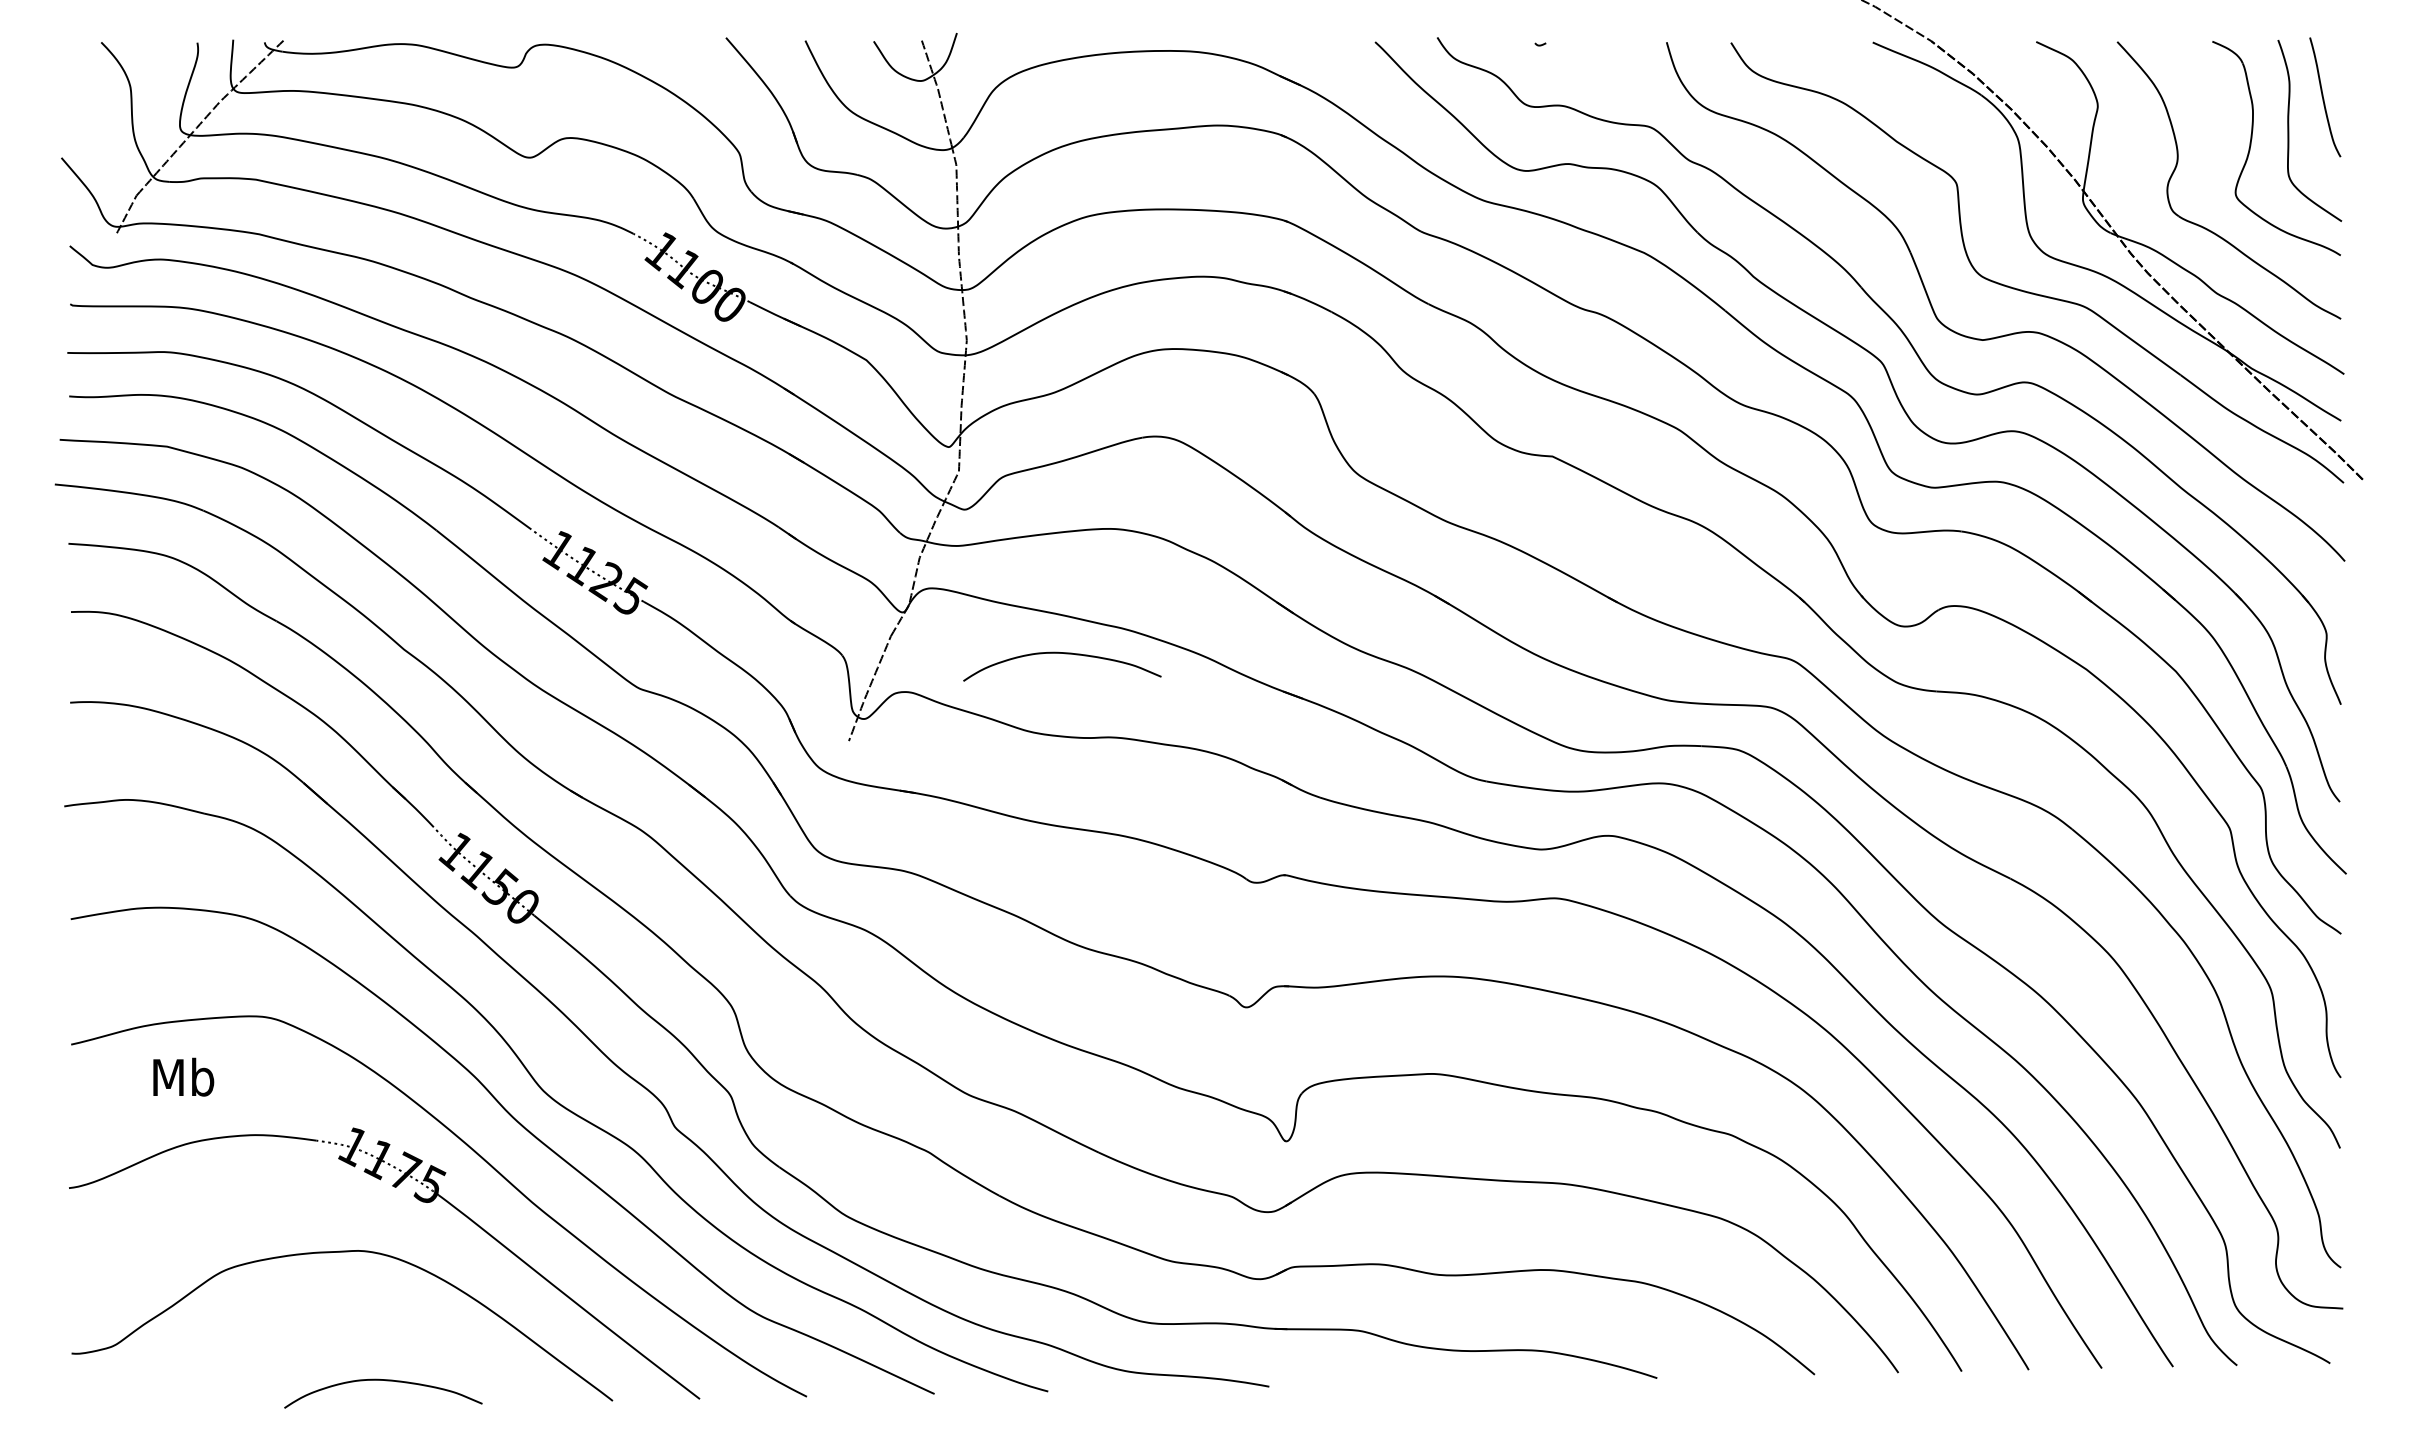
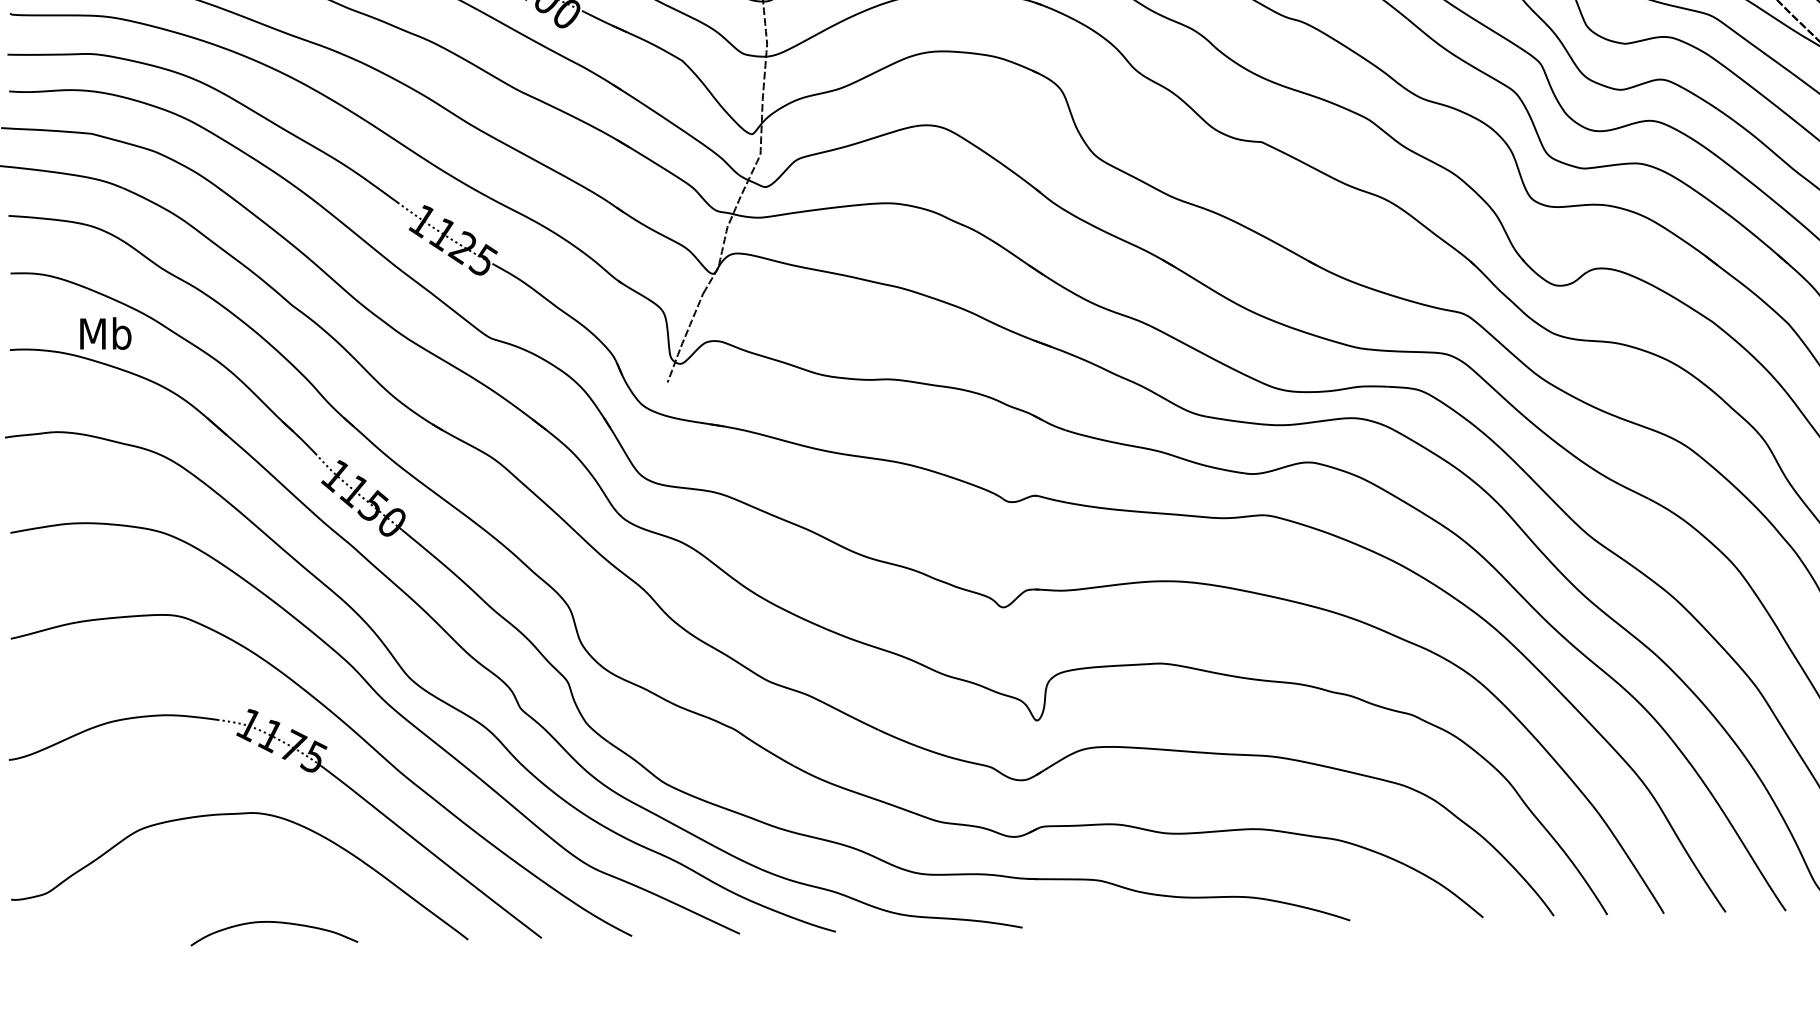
curve: (1065, 654) -> (850, 309), removed
text: (183, 1076) -> (105, 333), moved

